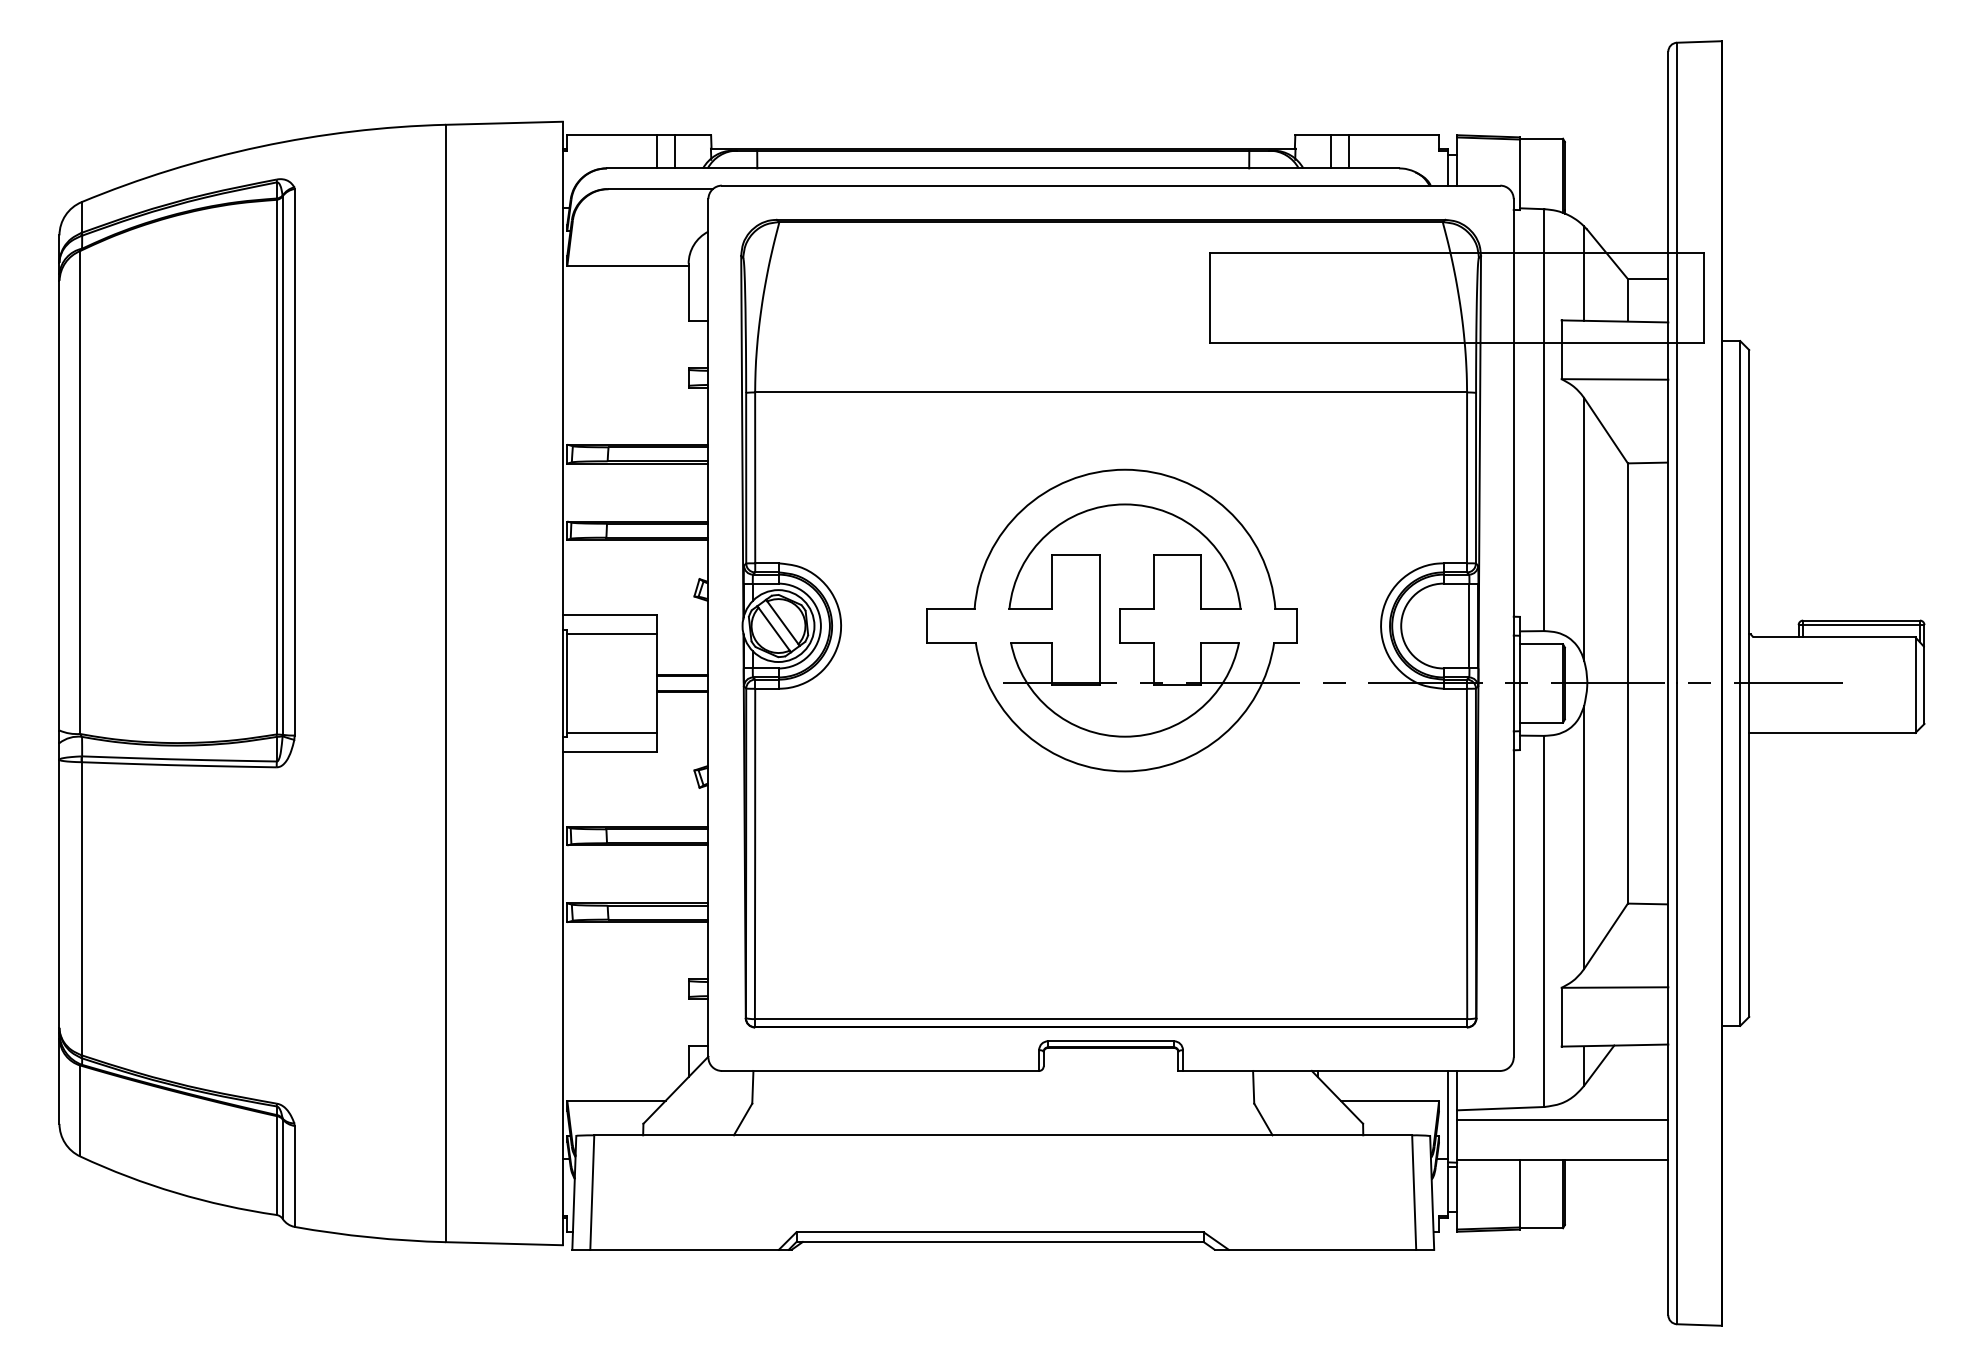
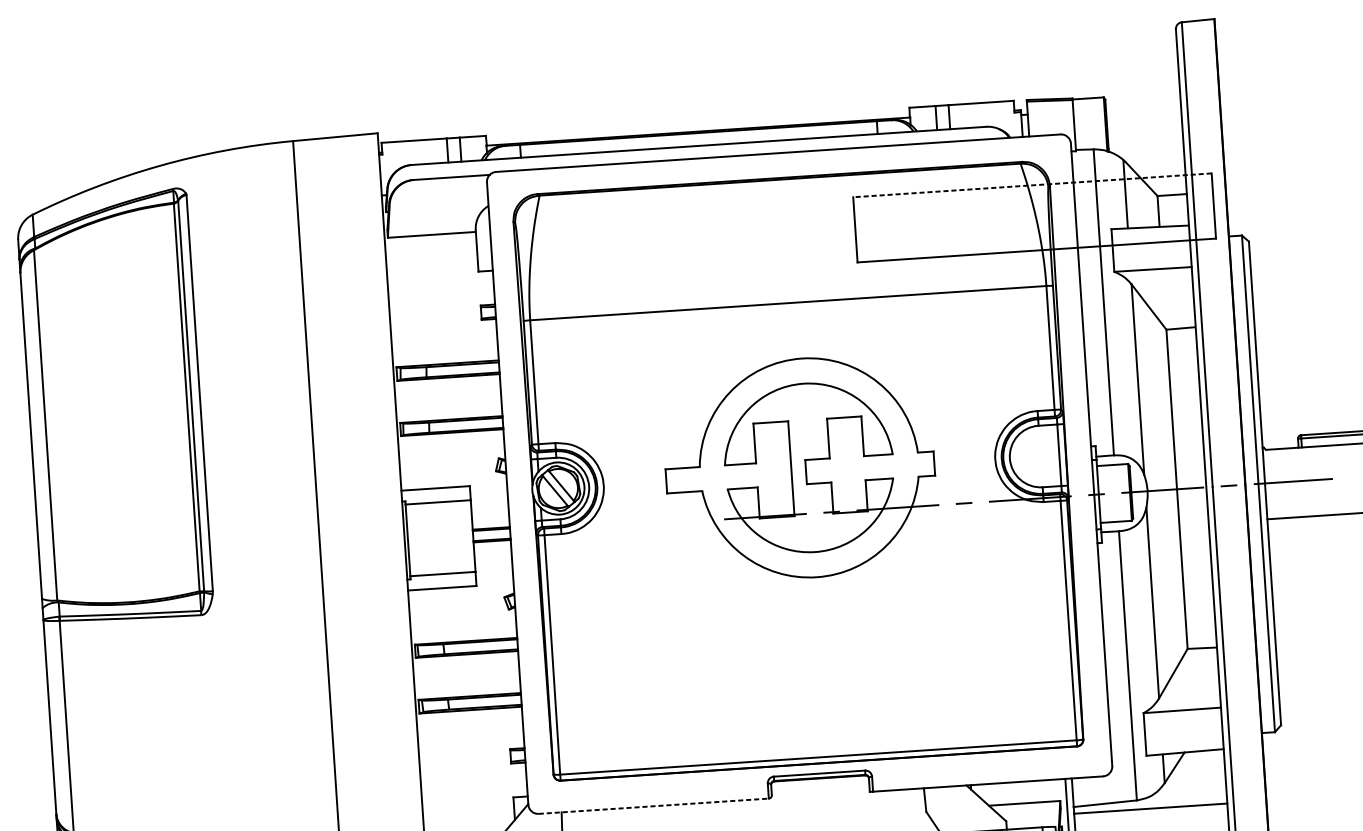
line: (1456, 252) -> (1032, 185), solid -> dashed
line: (880, 1070) -> (653, 805), solid -> dashed

